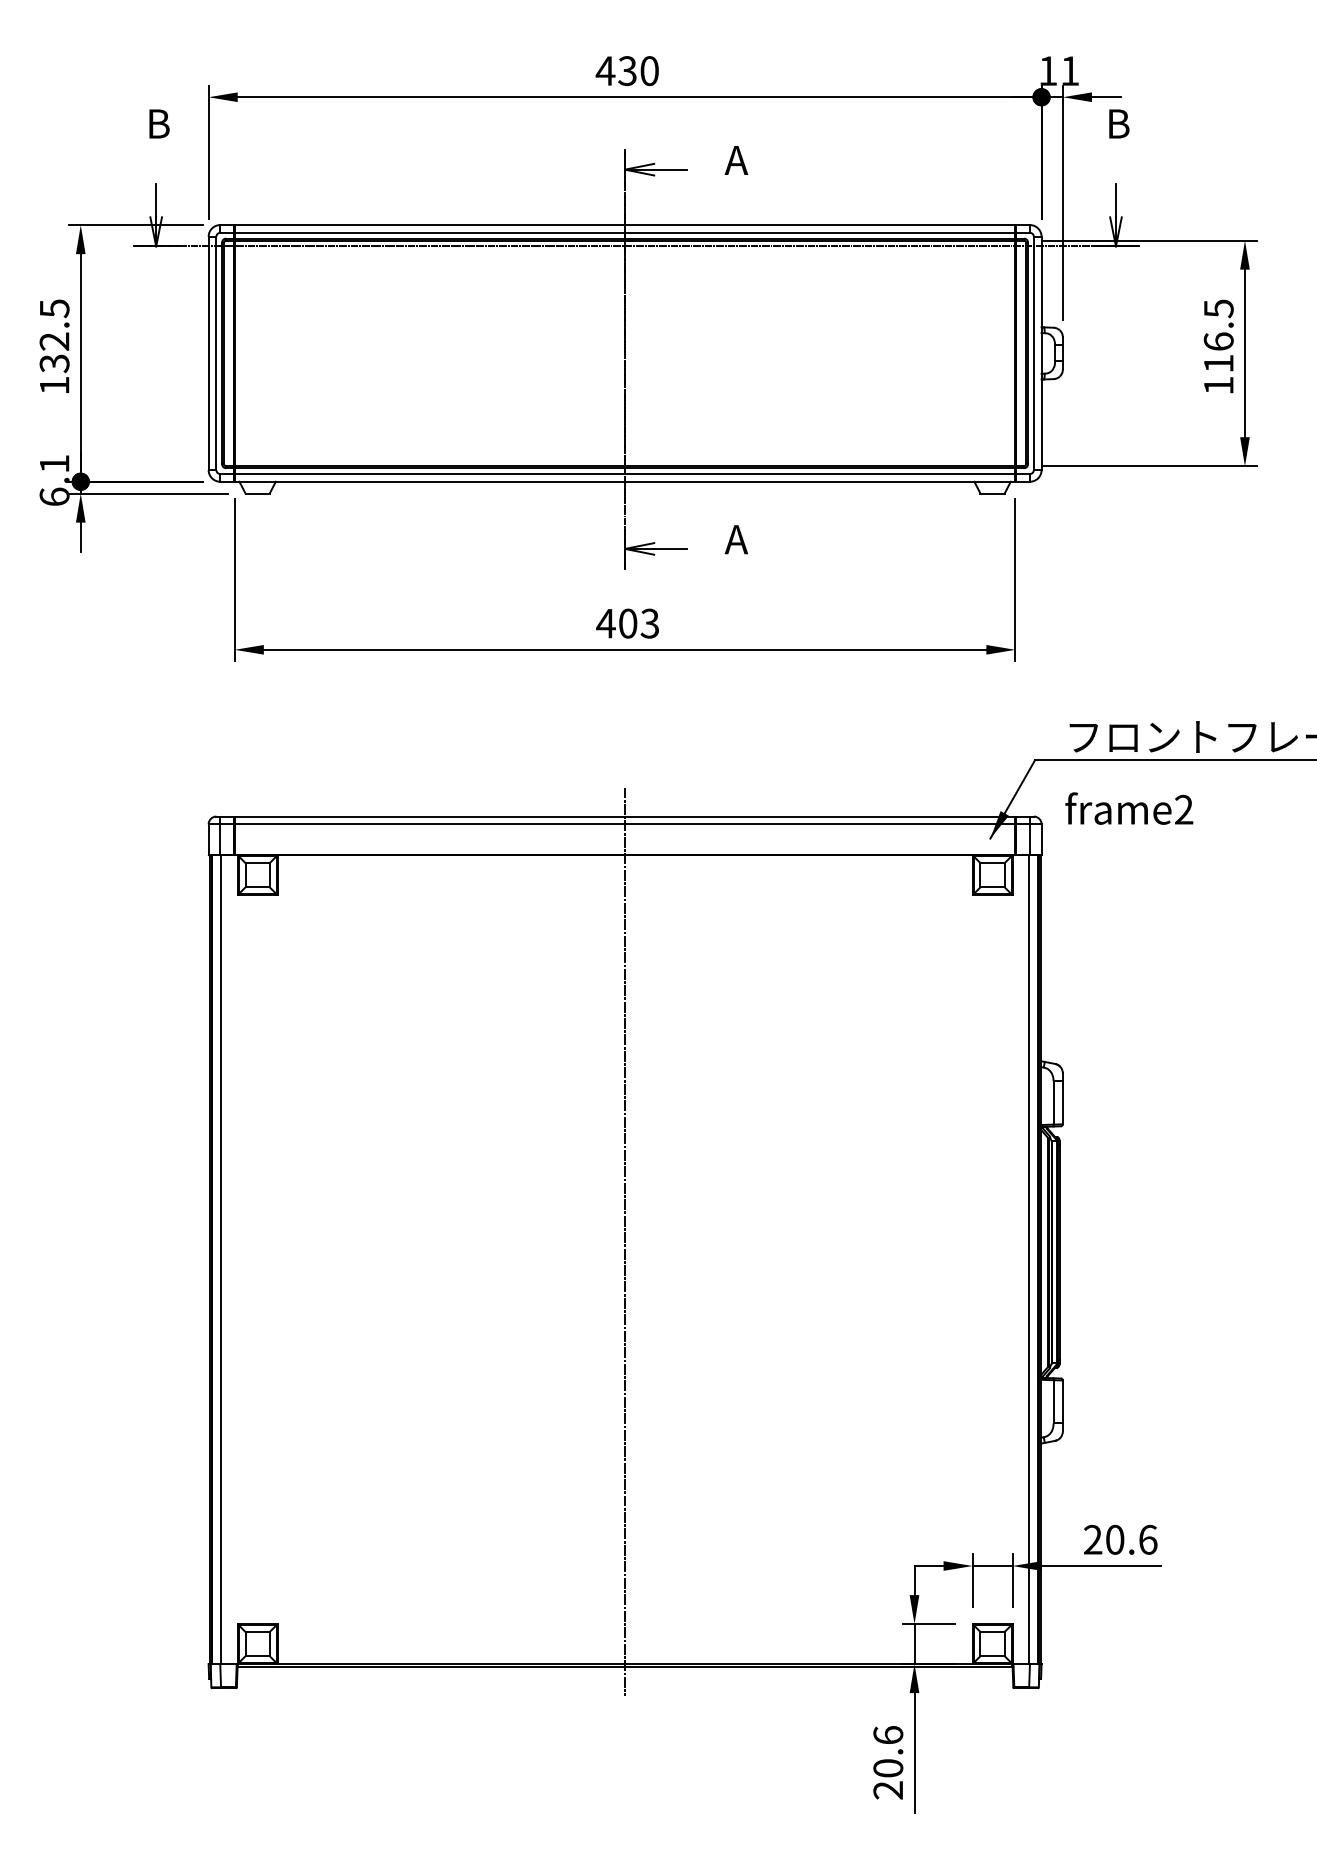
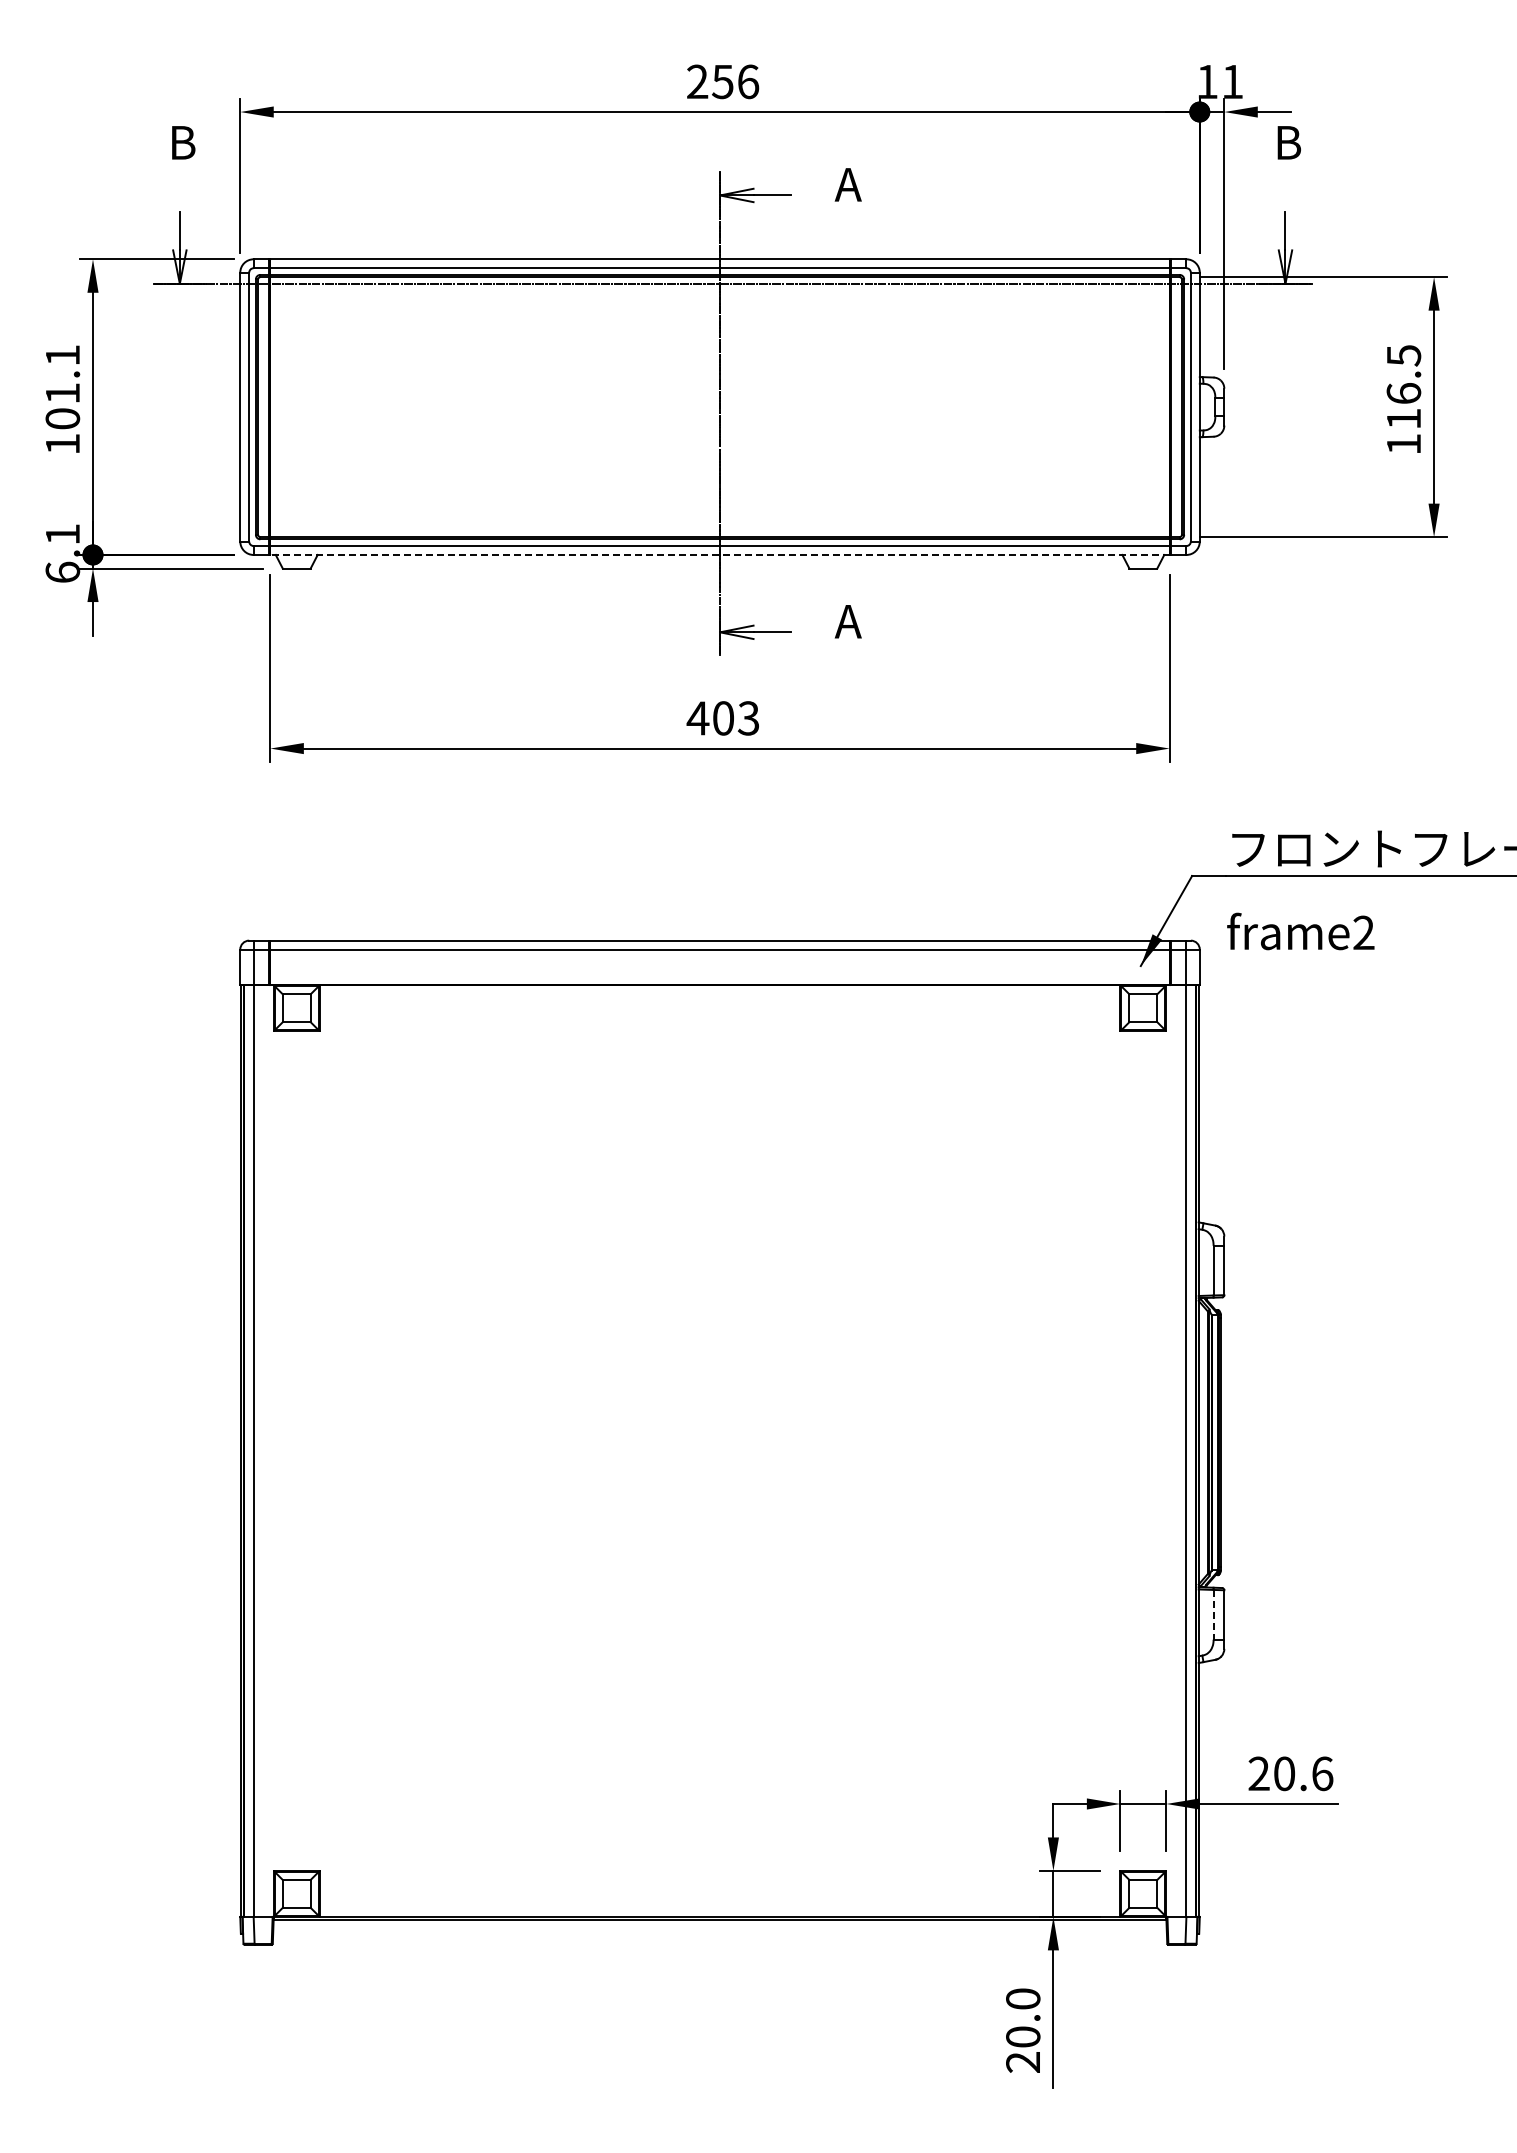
text: (627, 70) -> (722, 81), 430 -> 256
text: (54, 336) -> (62, 387), 132.5 -> 101.1
line: (625, 481) -> (720, 554), solid -> dashed
line: (625, 1241) -> (720, 1430), removed
line: (1053, 1401) -> (1213, 1614), solid -> dashed
text: (888, 1734) -> (1023, 1998), 20.6 -> 20.0

